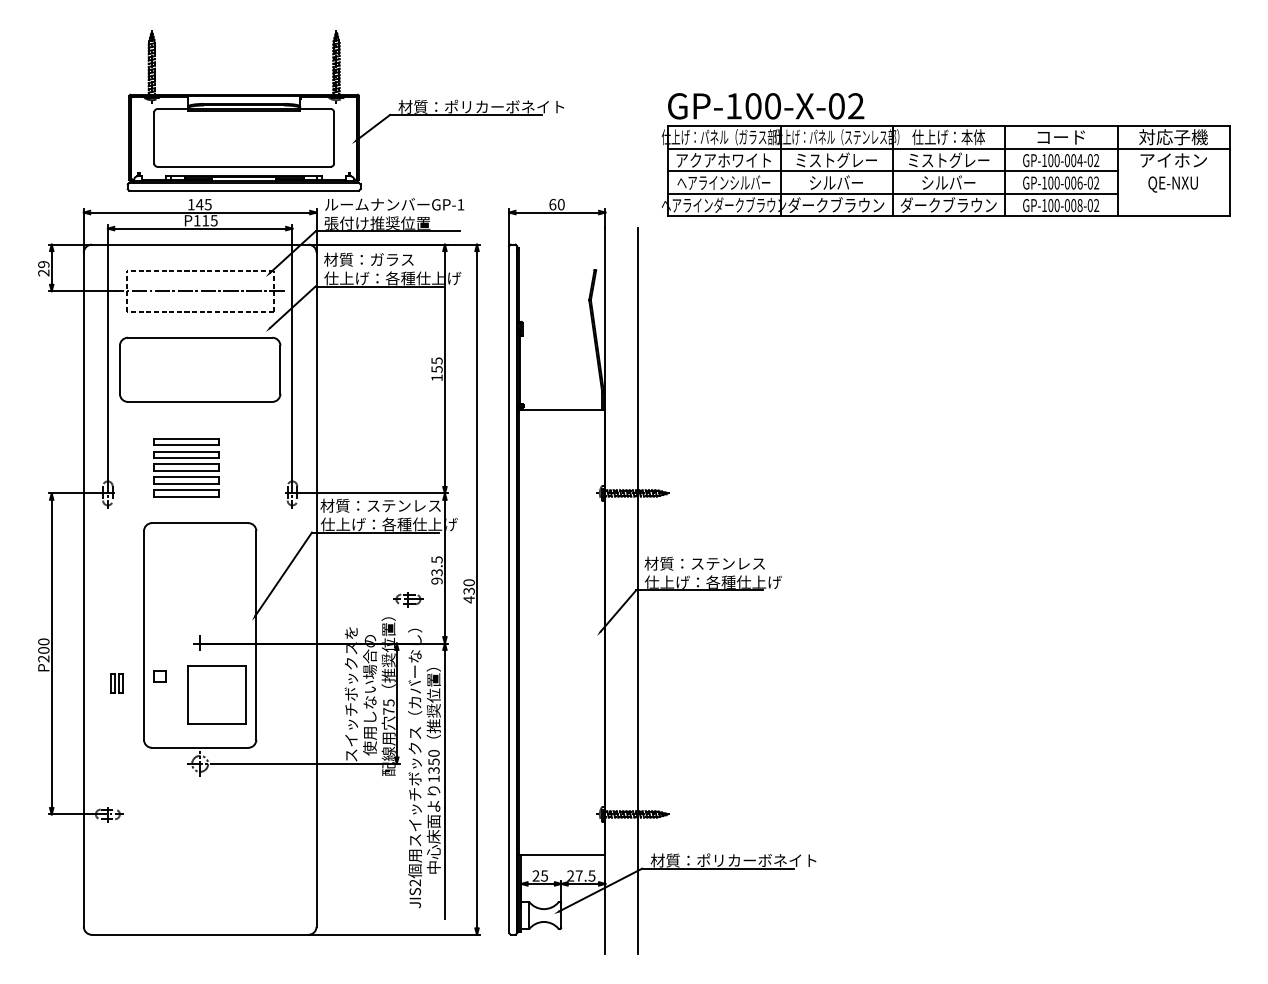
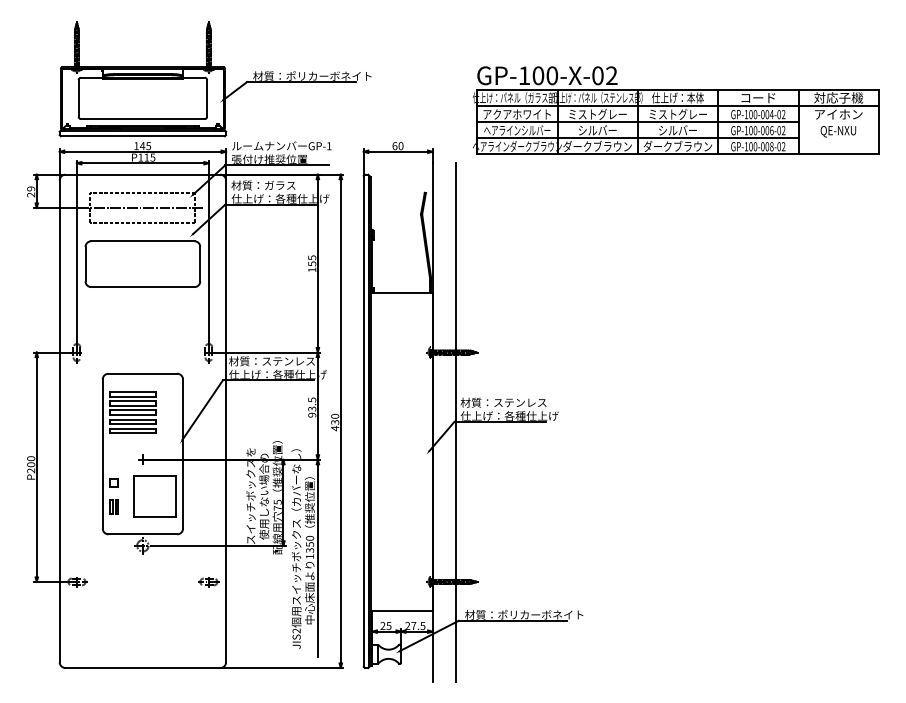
part: (344, 110) -> (214, 78), moved
part: (186, 467) -> (133, 412), moved
part: (408, 599) -> (208, 582), moved
part: (116, 683) -> (113, 506), moved

